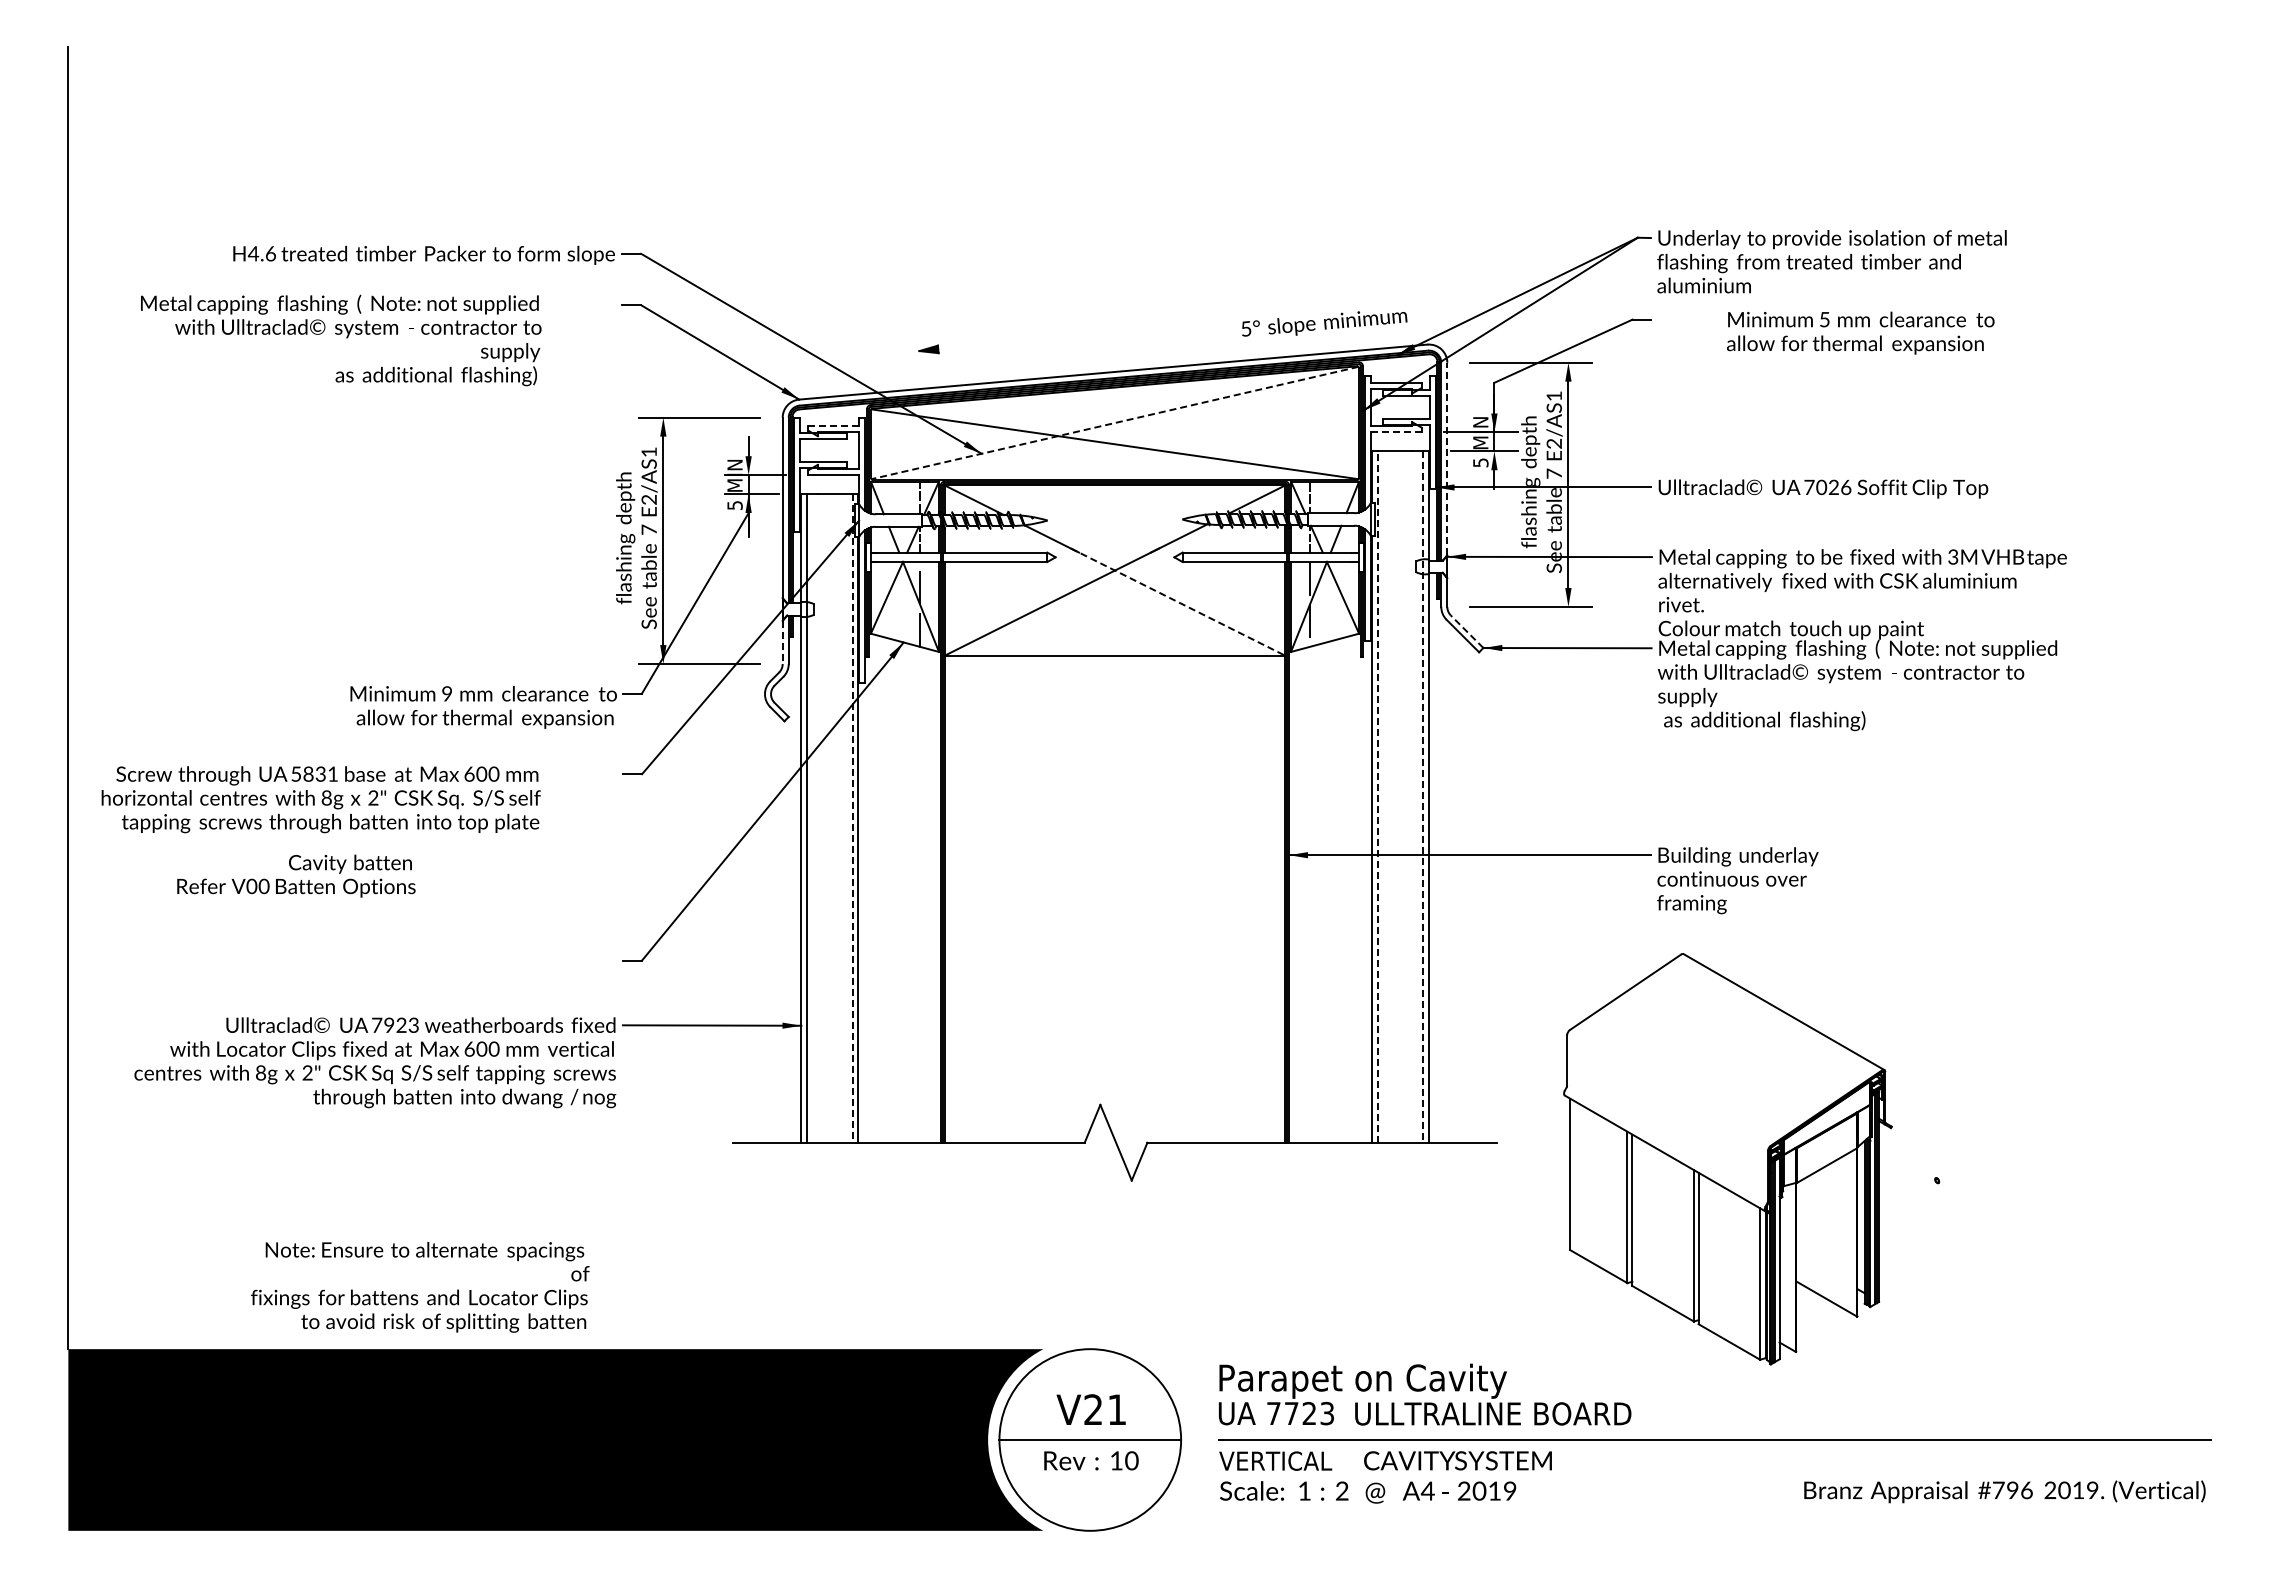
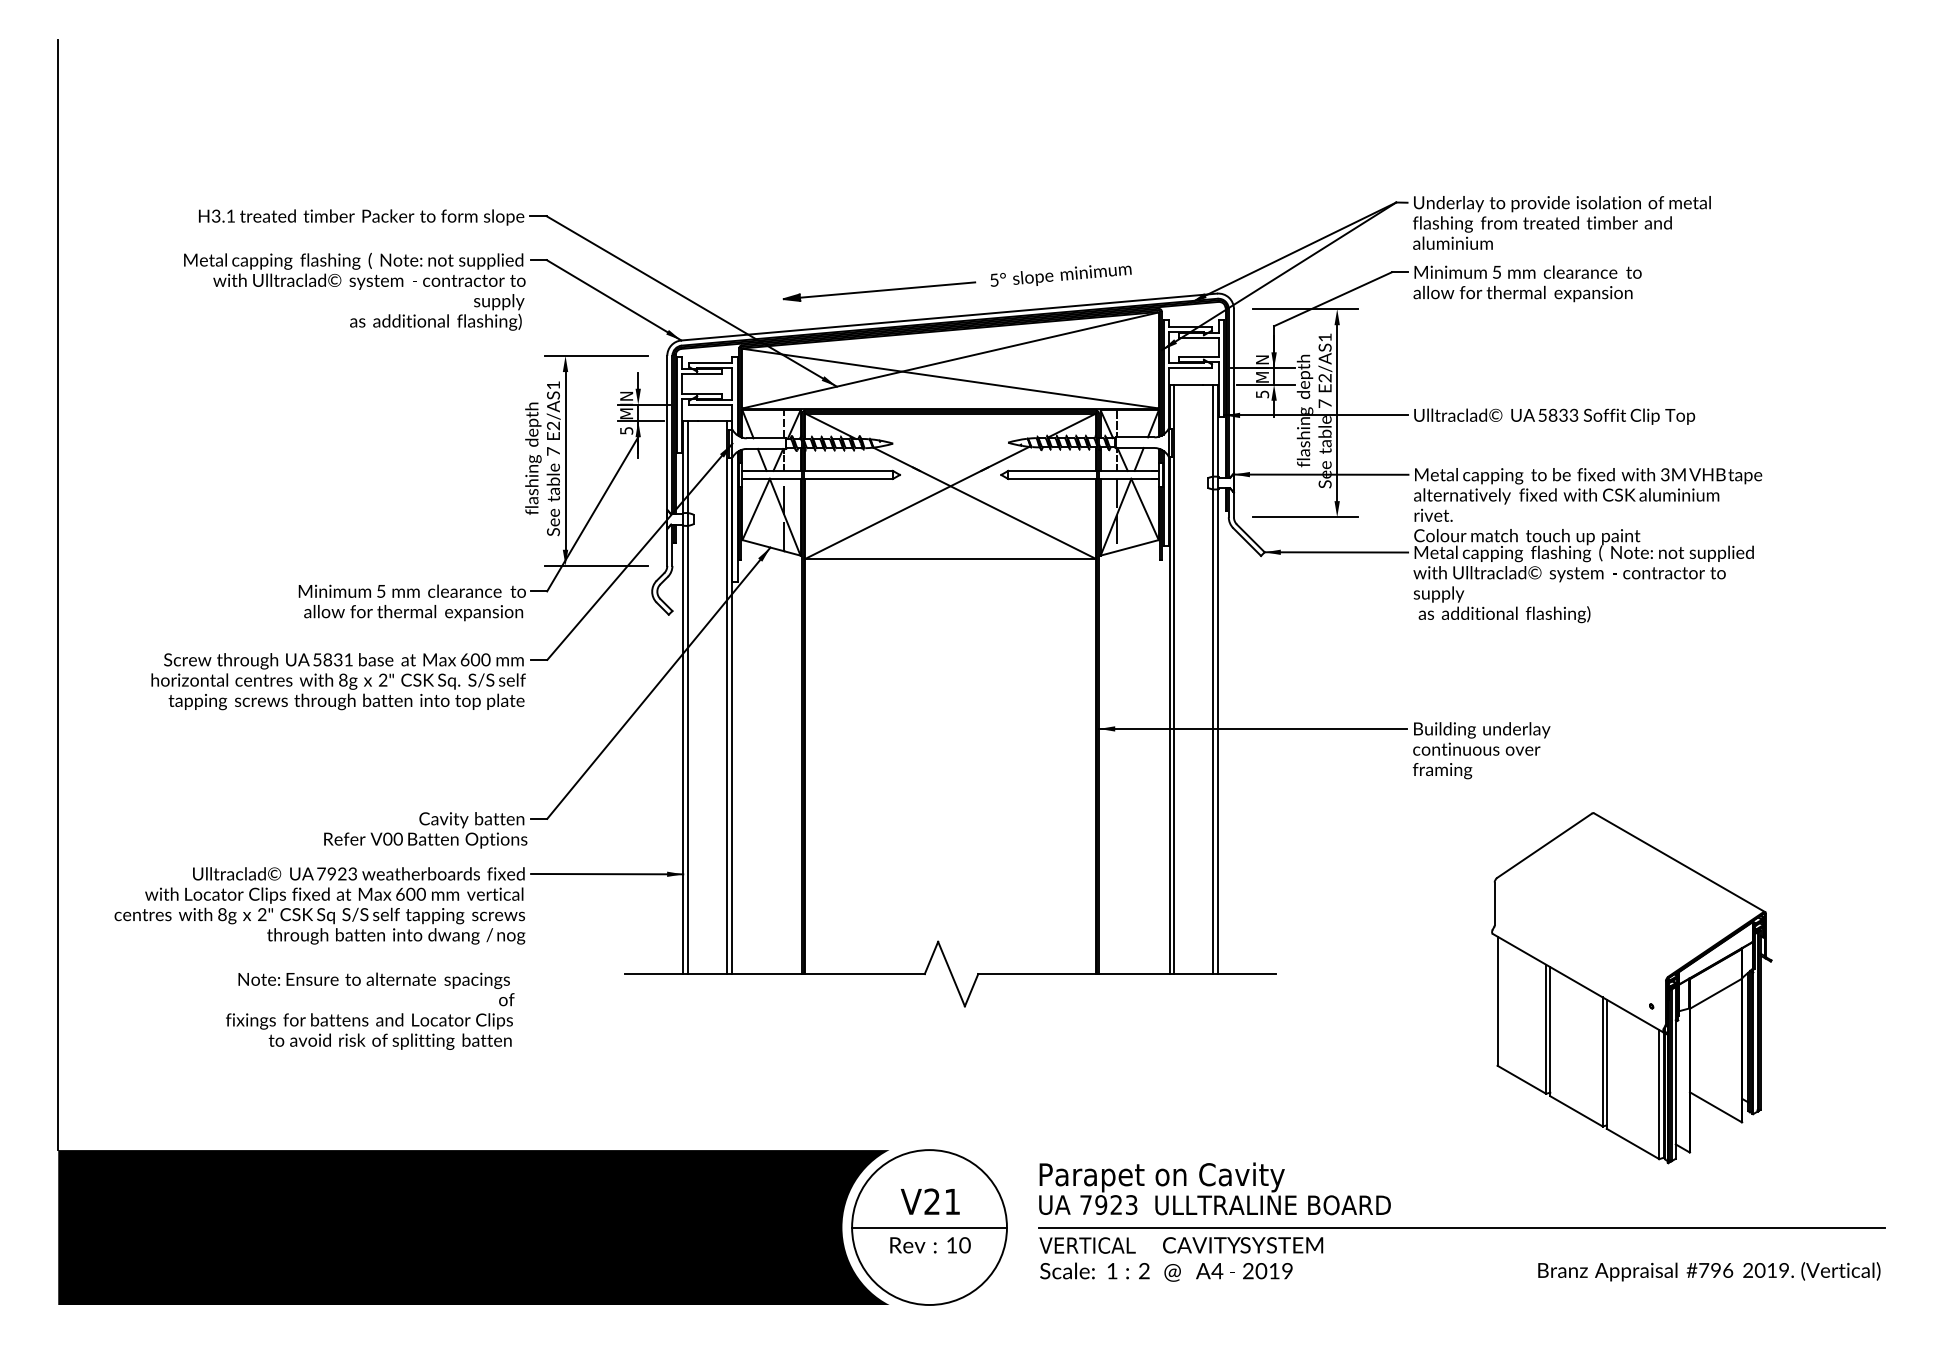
text: (261, 253) -> (222, 215), H4.6 -> H3.1
text: (1324, 323) -> (1061, 275), moved
text: (1860, 332) -> (1527, 283), moved
text: (341, 340) -> (355, 291), moved
line: (1040, 340) -> (887, 290), added
line: (1114, 423) -> (950, 360), dashed -> solid
line: (833, 425) -> (710, 362), dashed -> solid
line: (1396, 432) -> (1190, 368), dashed -> solid
line: (1447, 458) -> (1234, 390), dashed -> solid
text: (1827, 487) -> (1558, 415), 7026 -> 5833
line: (1178, 602) -> (1004, 513), dashed -> solid
line: (1466, 631) -> (1250, 538), dashed -> solid
line: (782, 642) -> (667, 547), dashed -> solid
text: (446, 693) -> (380, 591), 9 -> 5
line: (1377, 797) -> (1174, 679), dashed -> solid
line: (1422, 797) -> (1212, 679), dashed -> solid
text: (320, 799) -> (338, 681), moved
line: (852, 818) -> (726, 697), dashed -> solid
text: (296, 875) -> (425, 829), moved
part: (1727, 1159) -> (1631, 988), moved
text: (420, 1287) -> (370, 1011), moved
text: (1291, 1413) -> (1101, 1204), 7723 -> 7923

